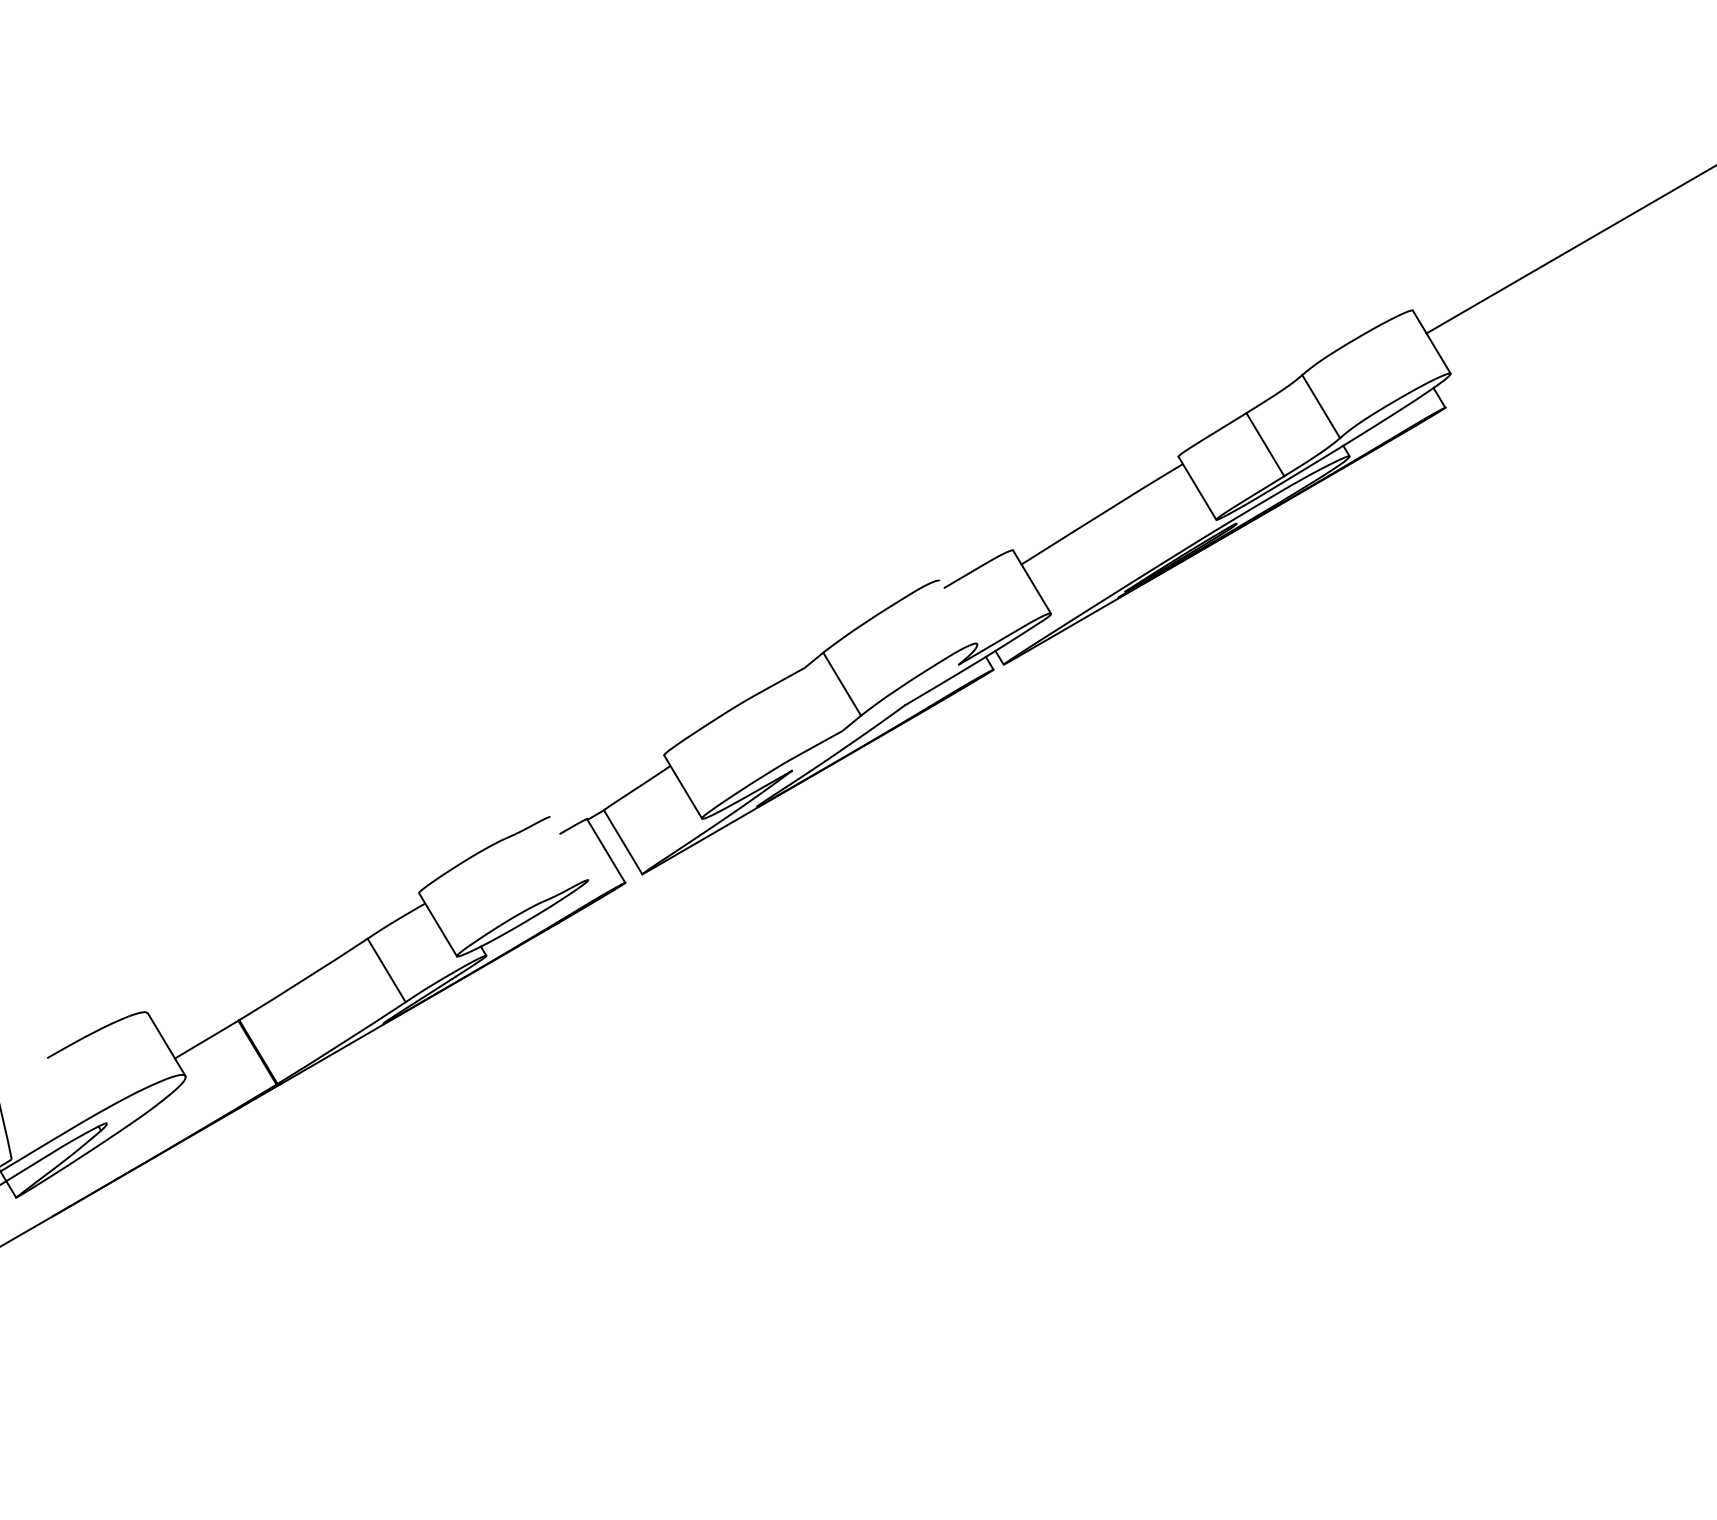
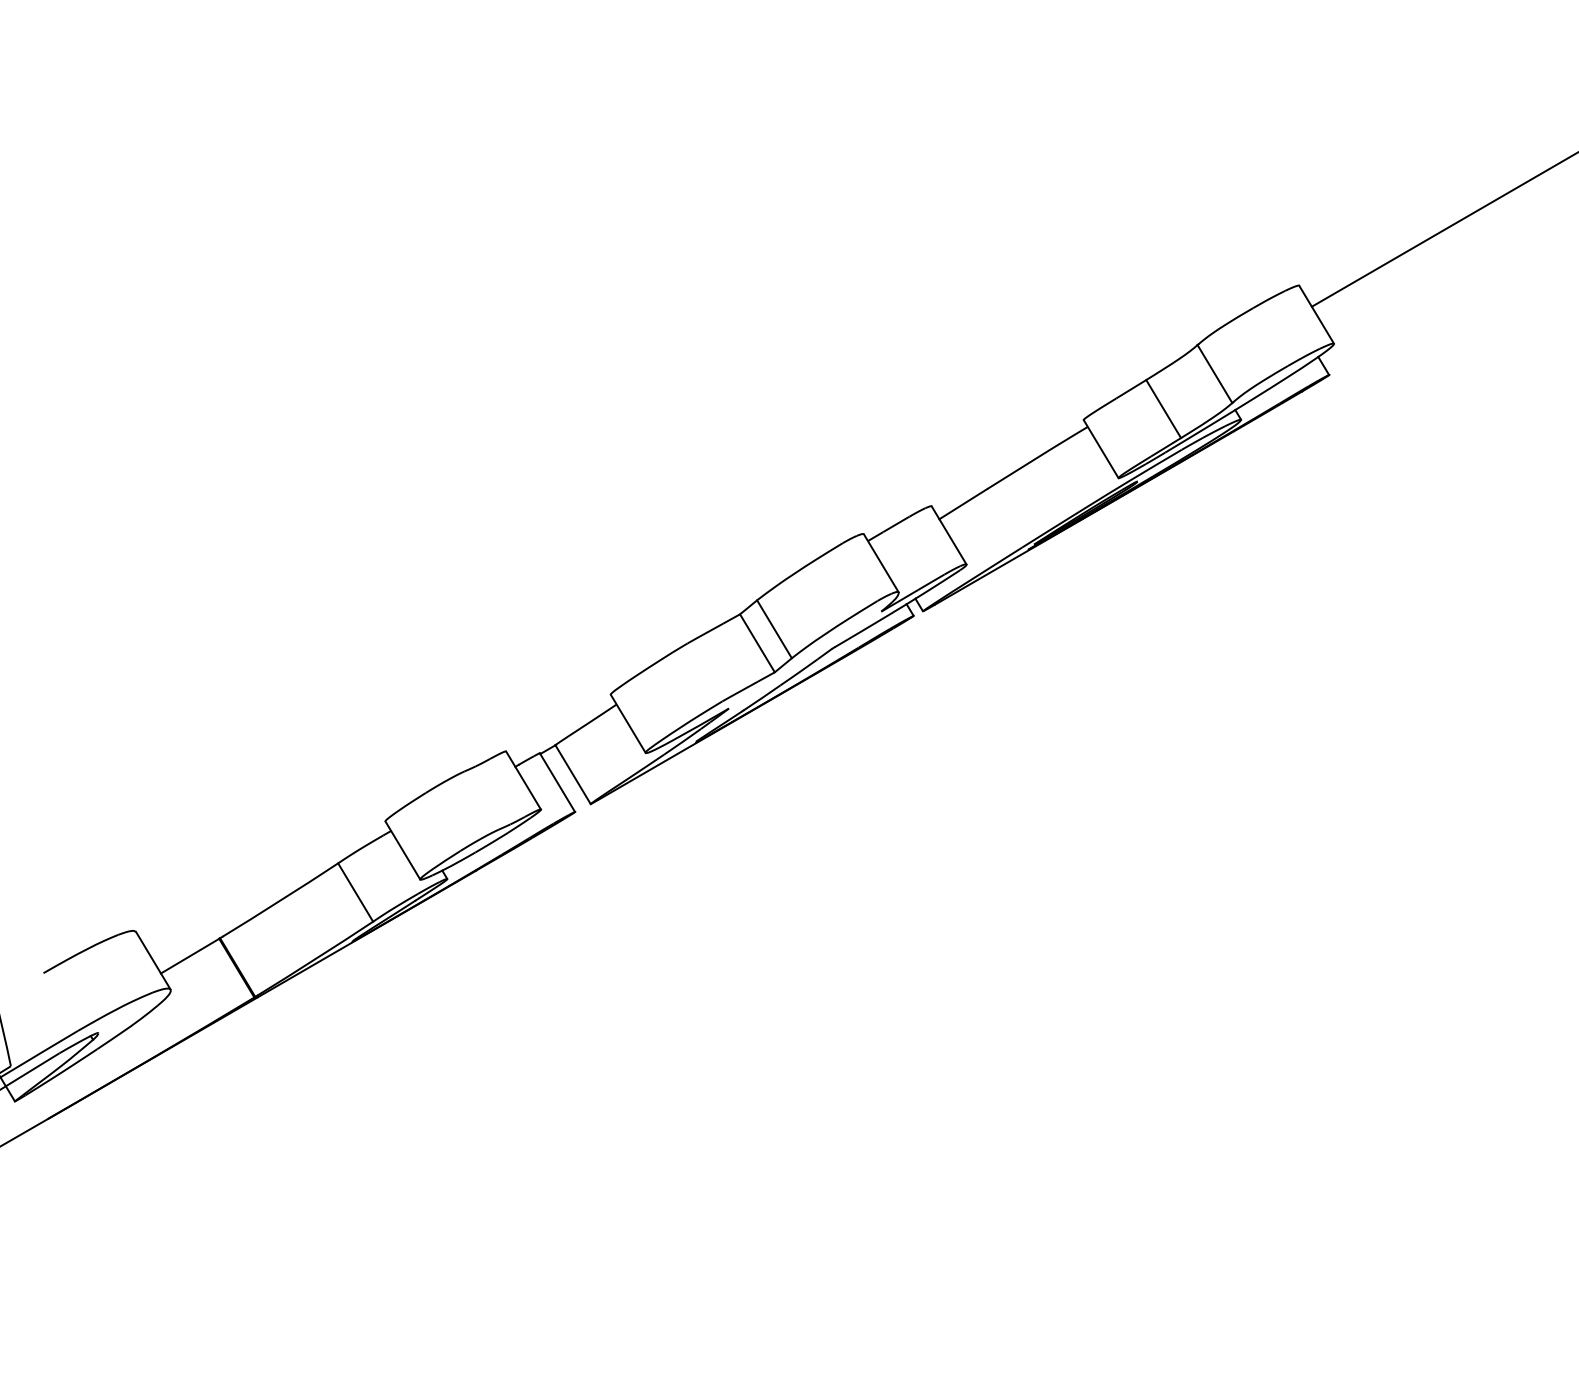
line: (958, 612) -> (881, 563), added
line: (823, 699) -> (757, 643), added
line: (569, 848) -> (523, 780), added

